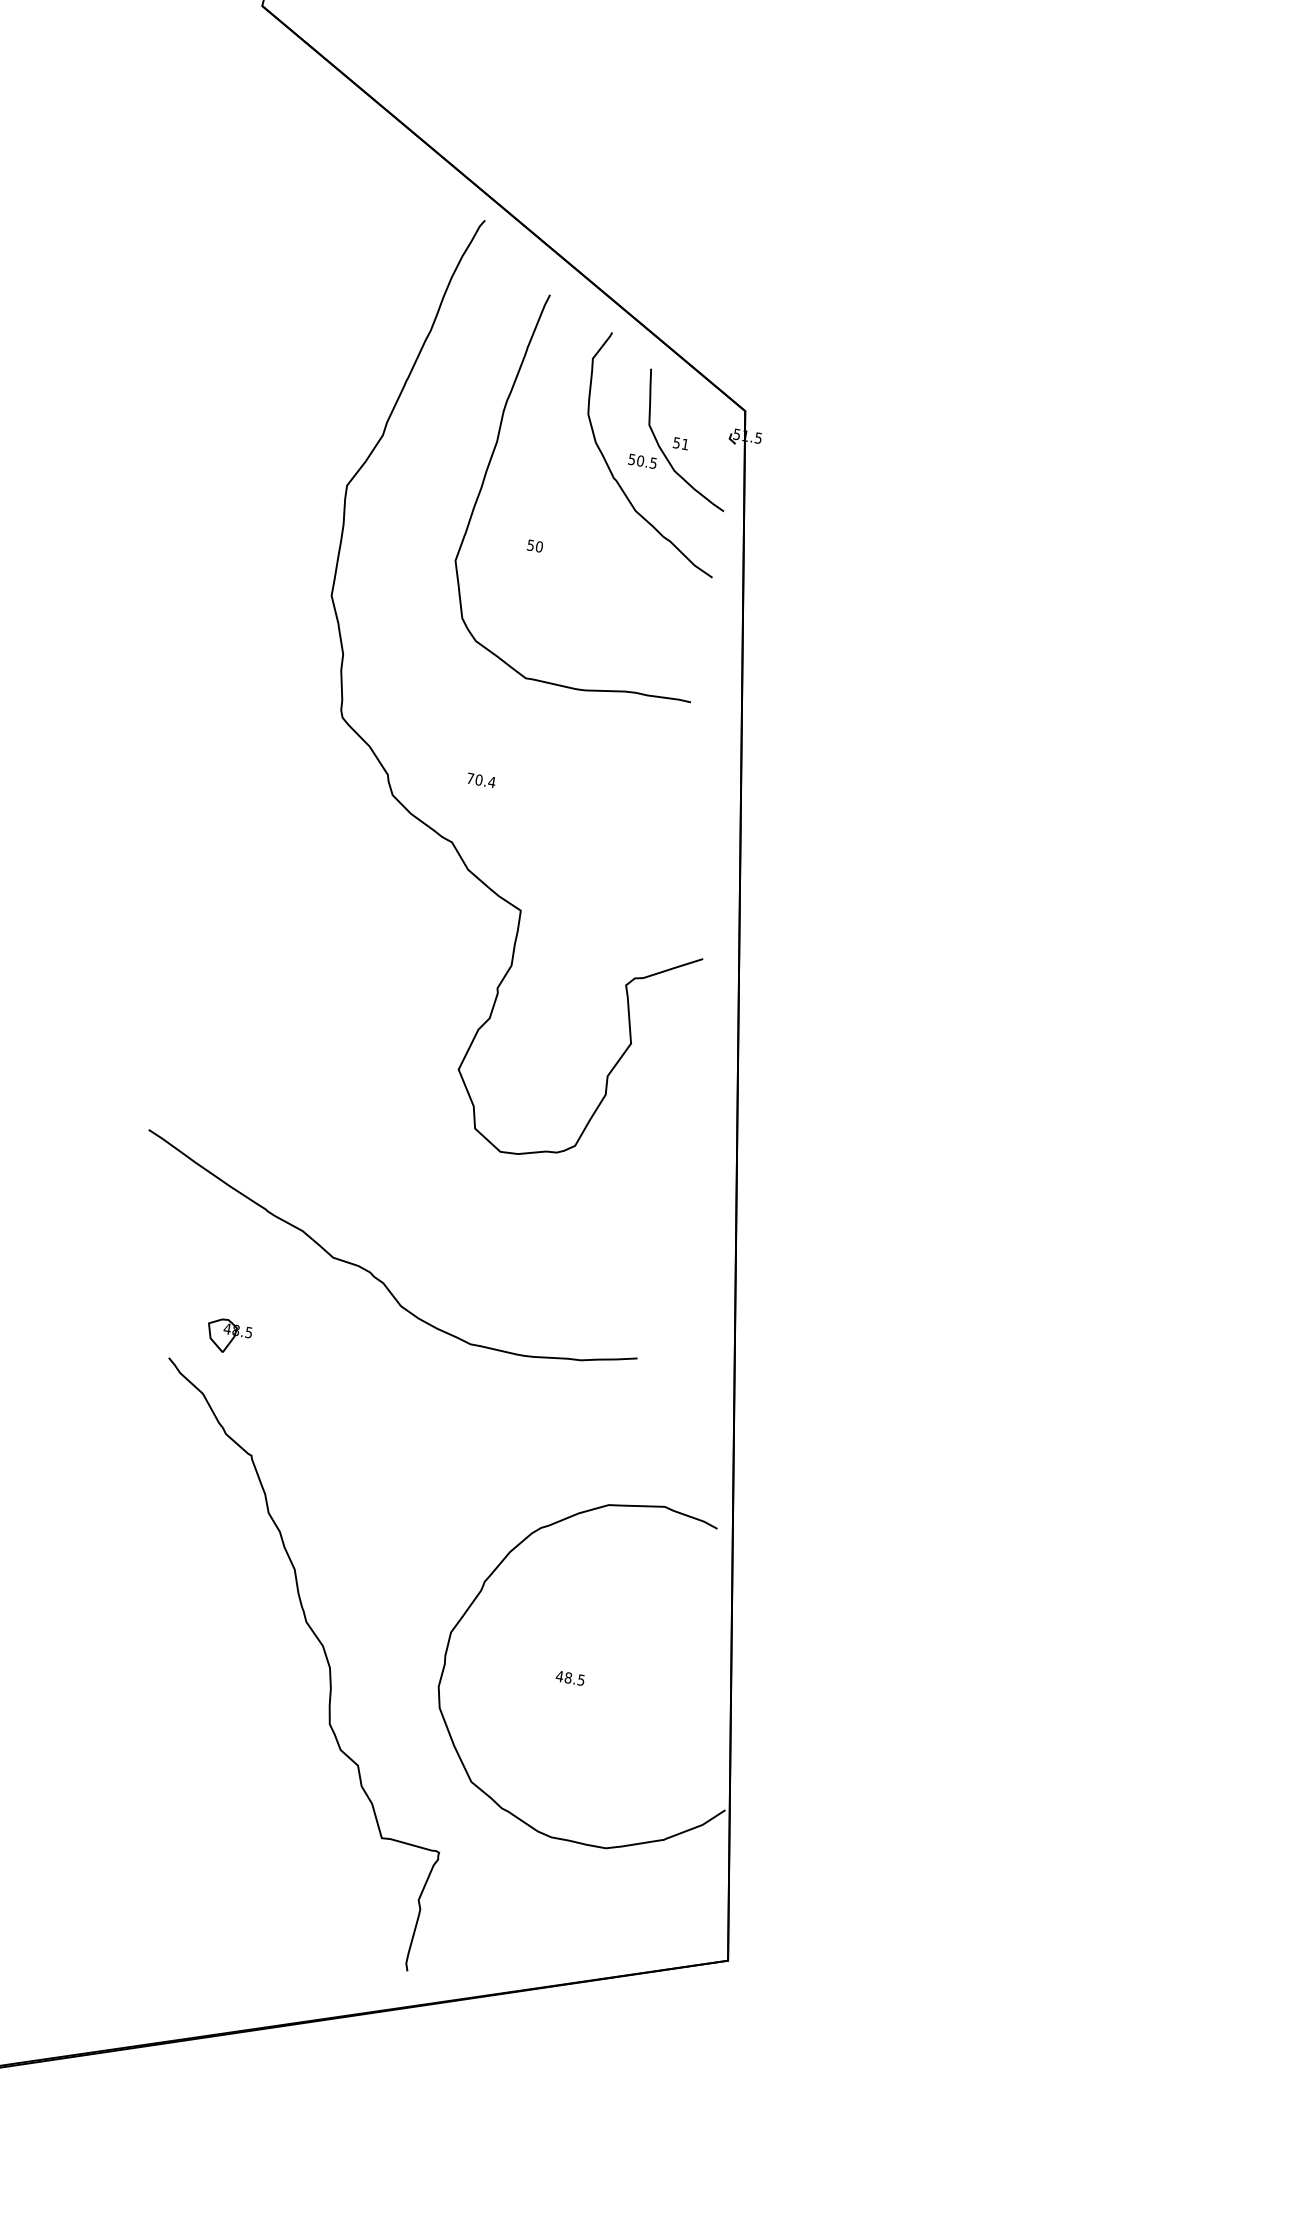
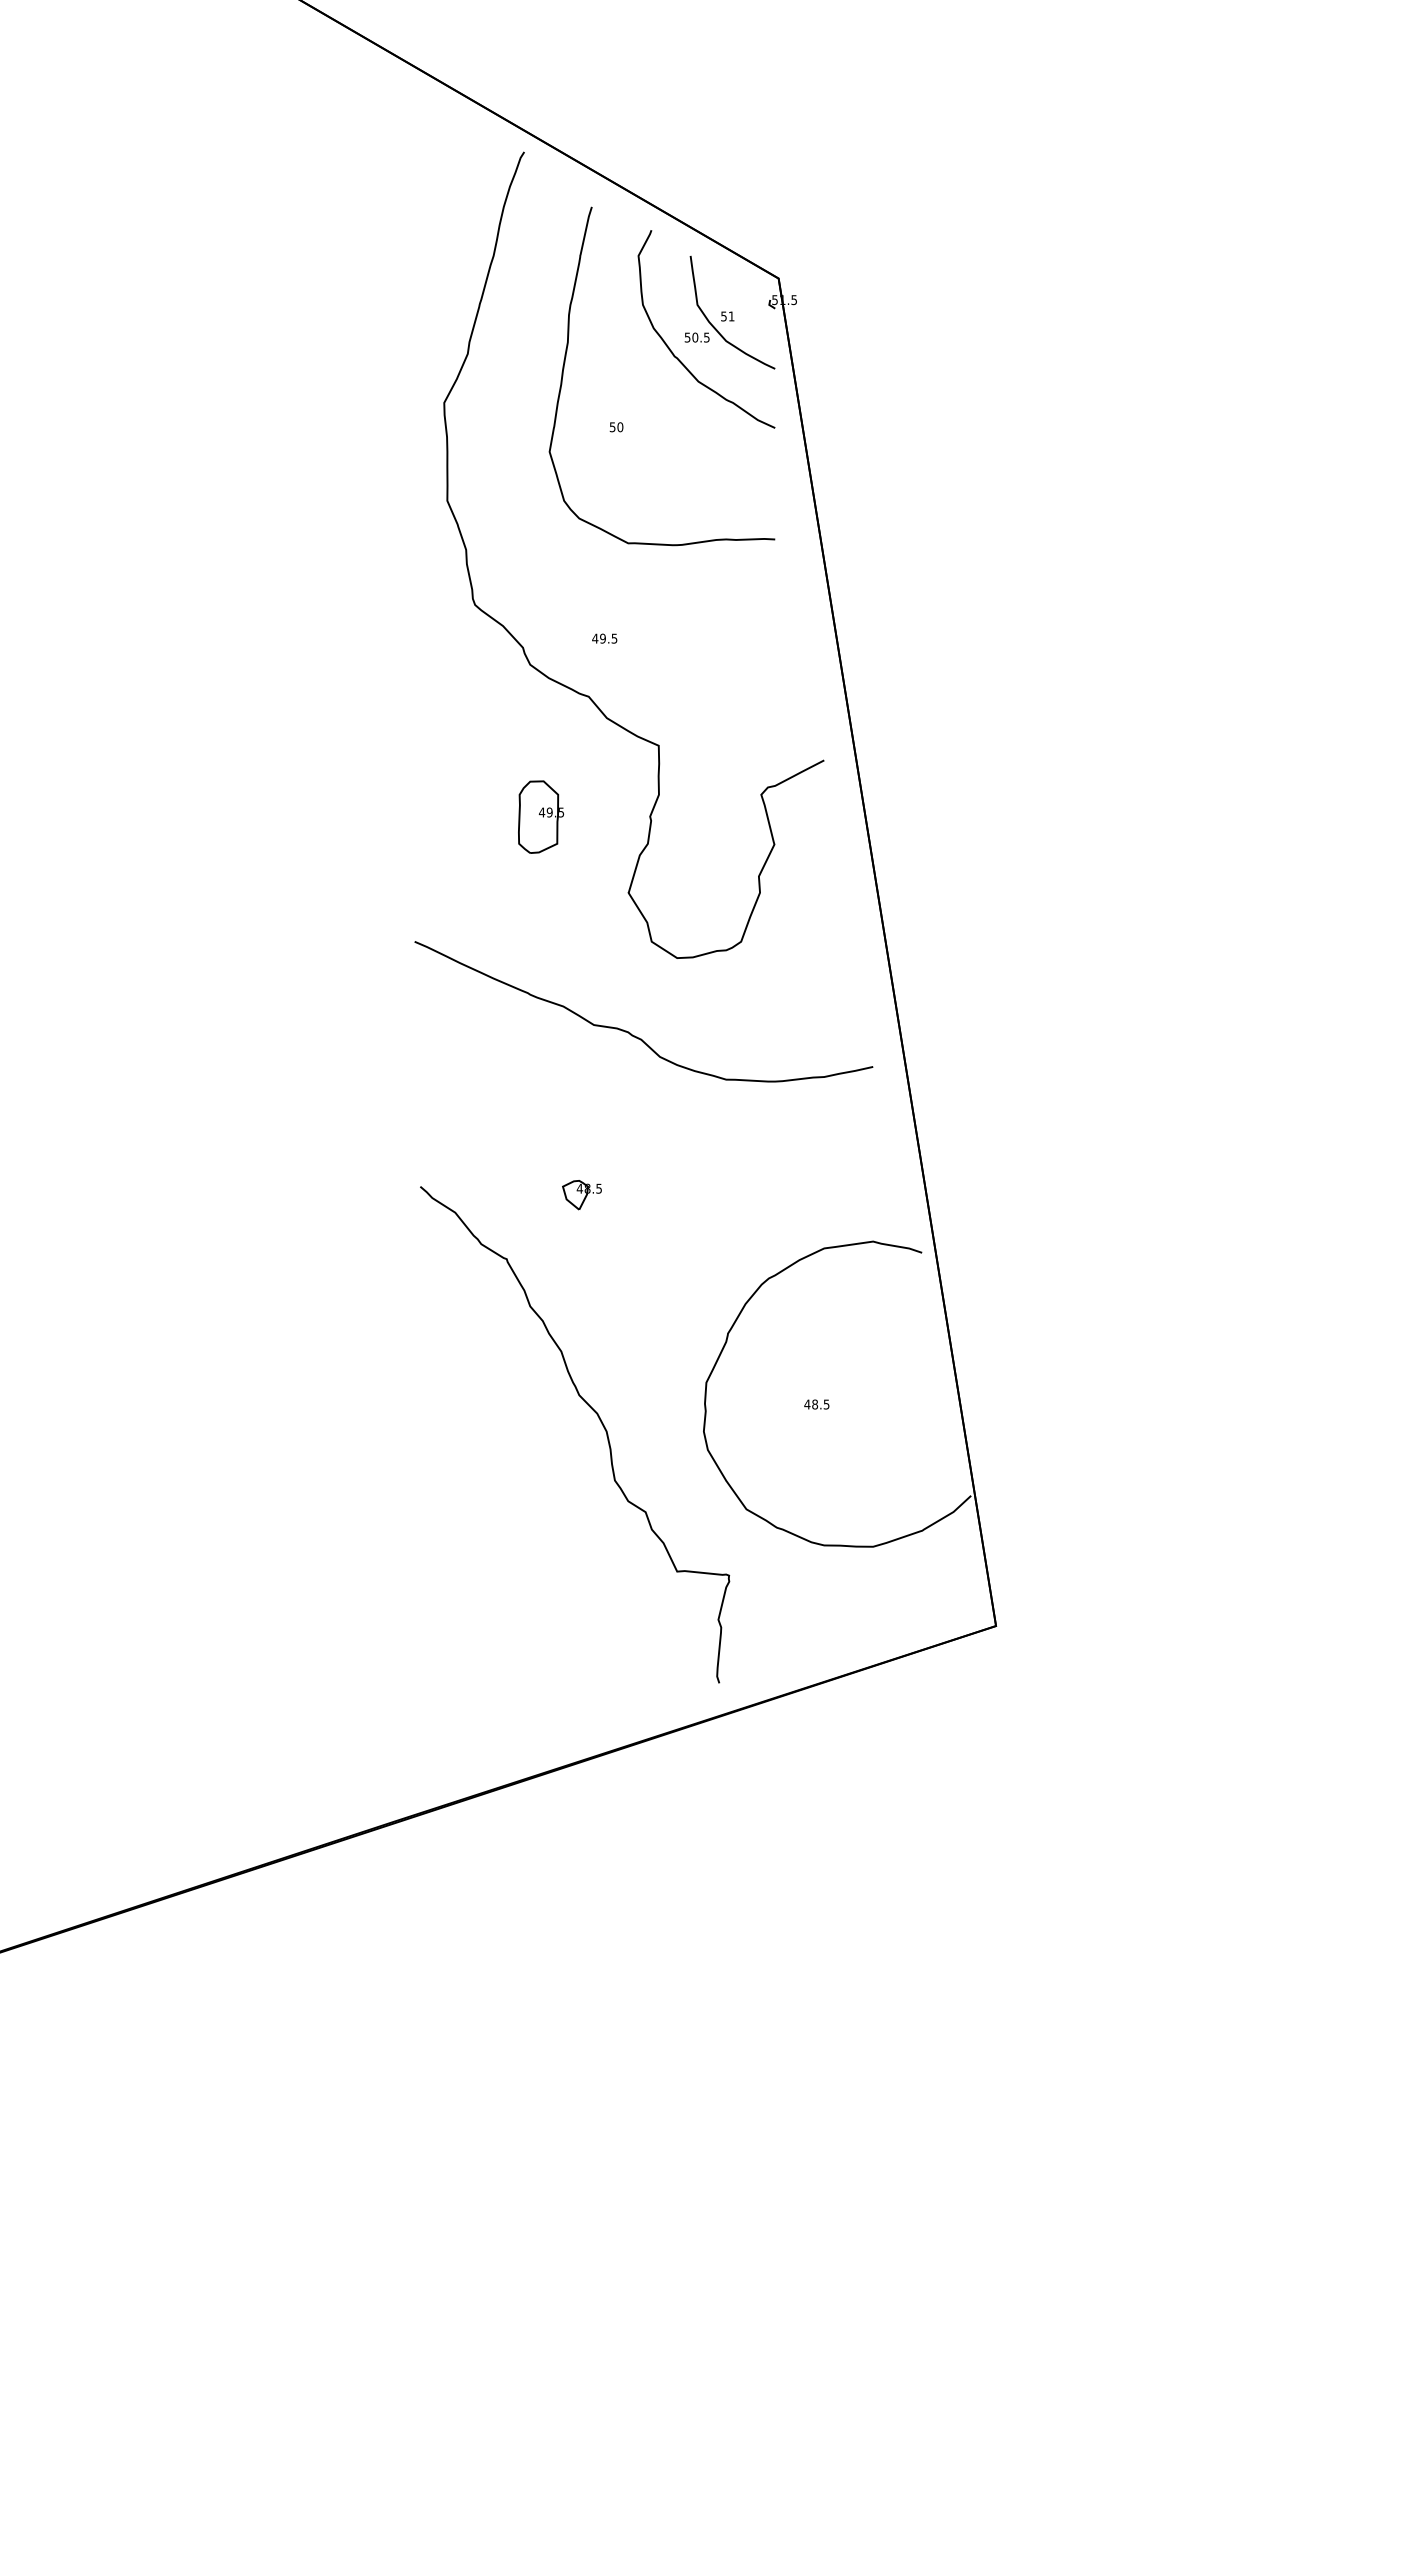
text: (480, 780) -> (604, 638), 70.4 -> 49.5
part: (375, 967) -> (541, 816), added
curve: (372, 1273) -> (630, 1032), moved
part: (227, 1336) -> (581, 1195), moved

